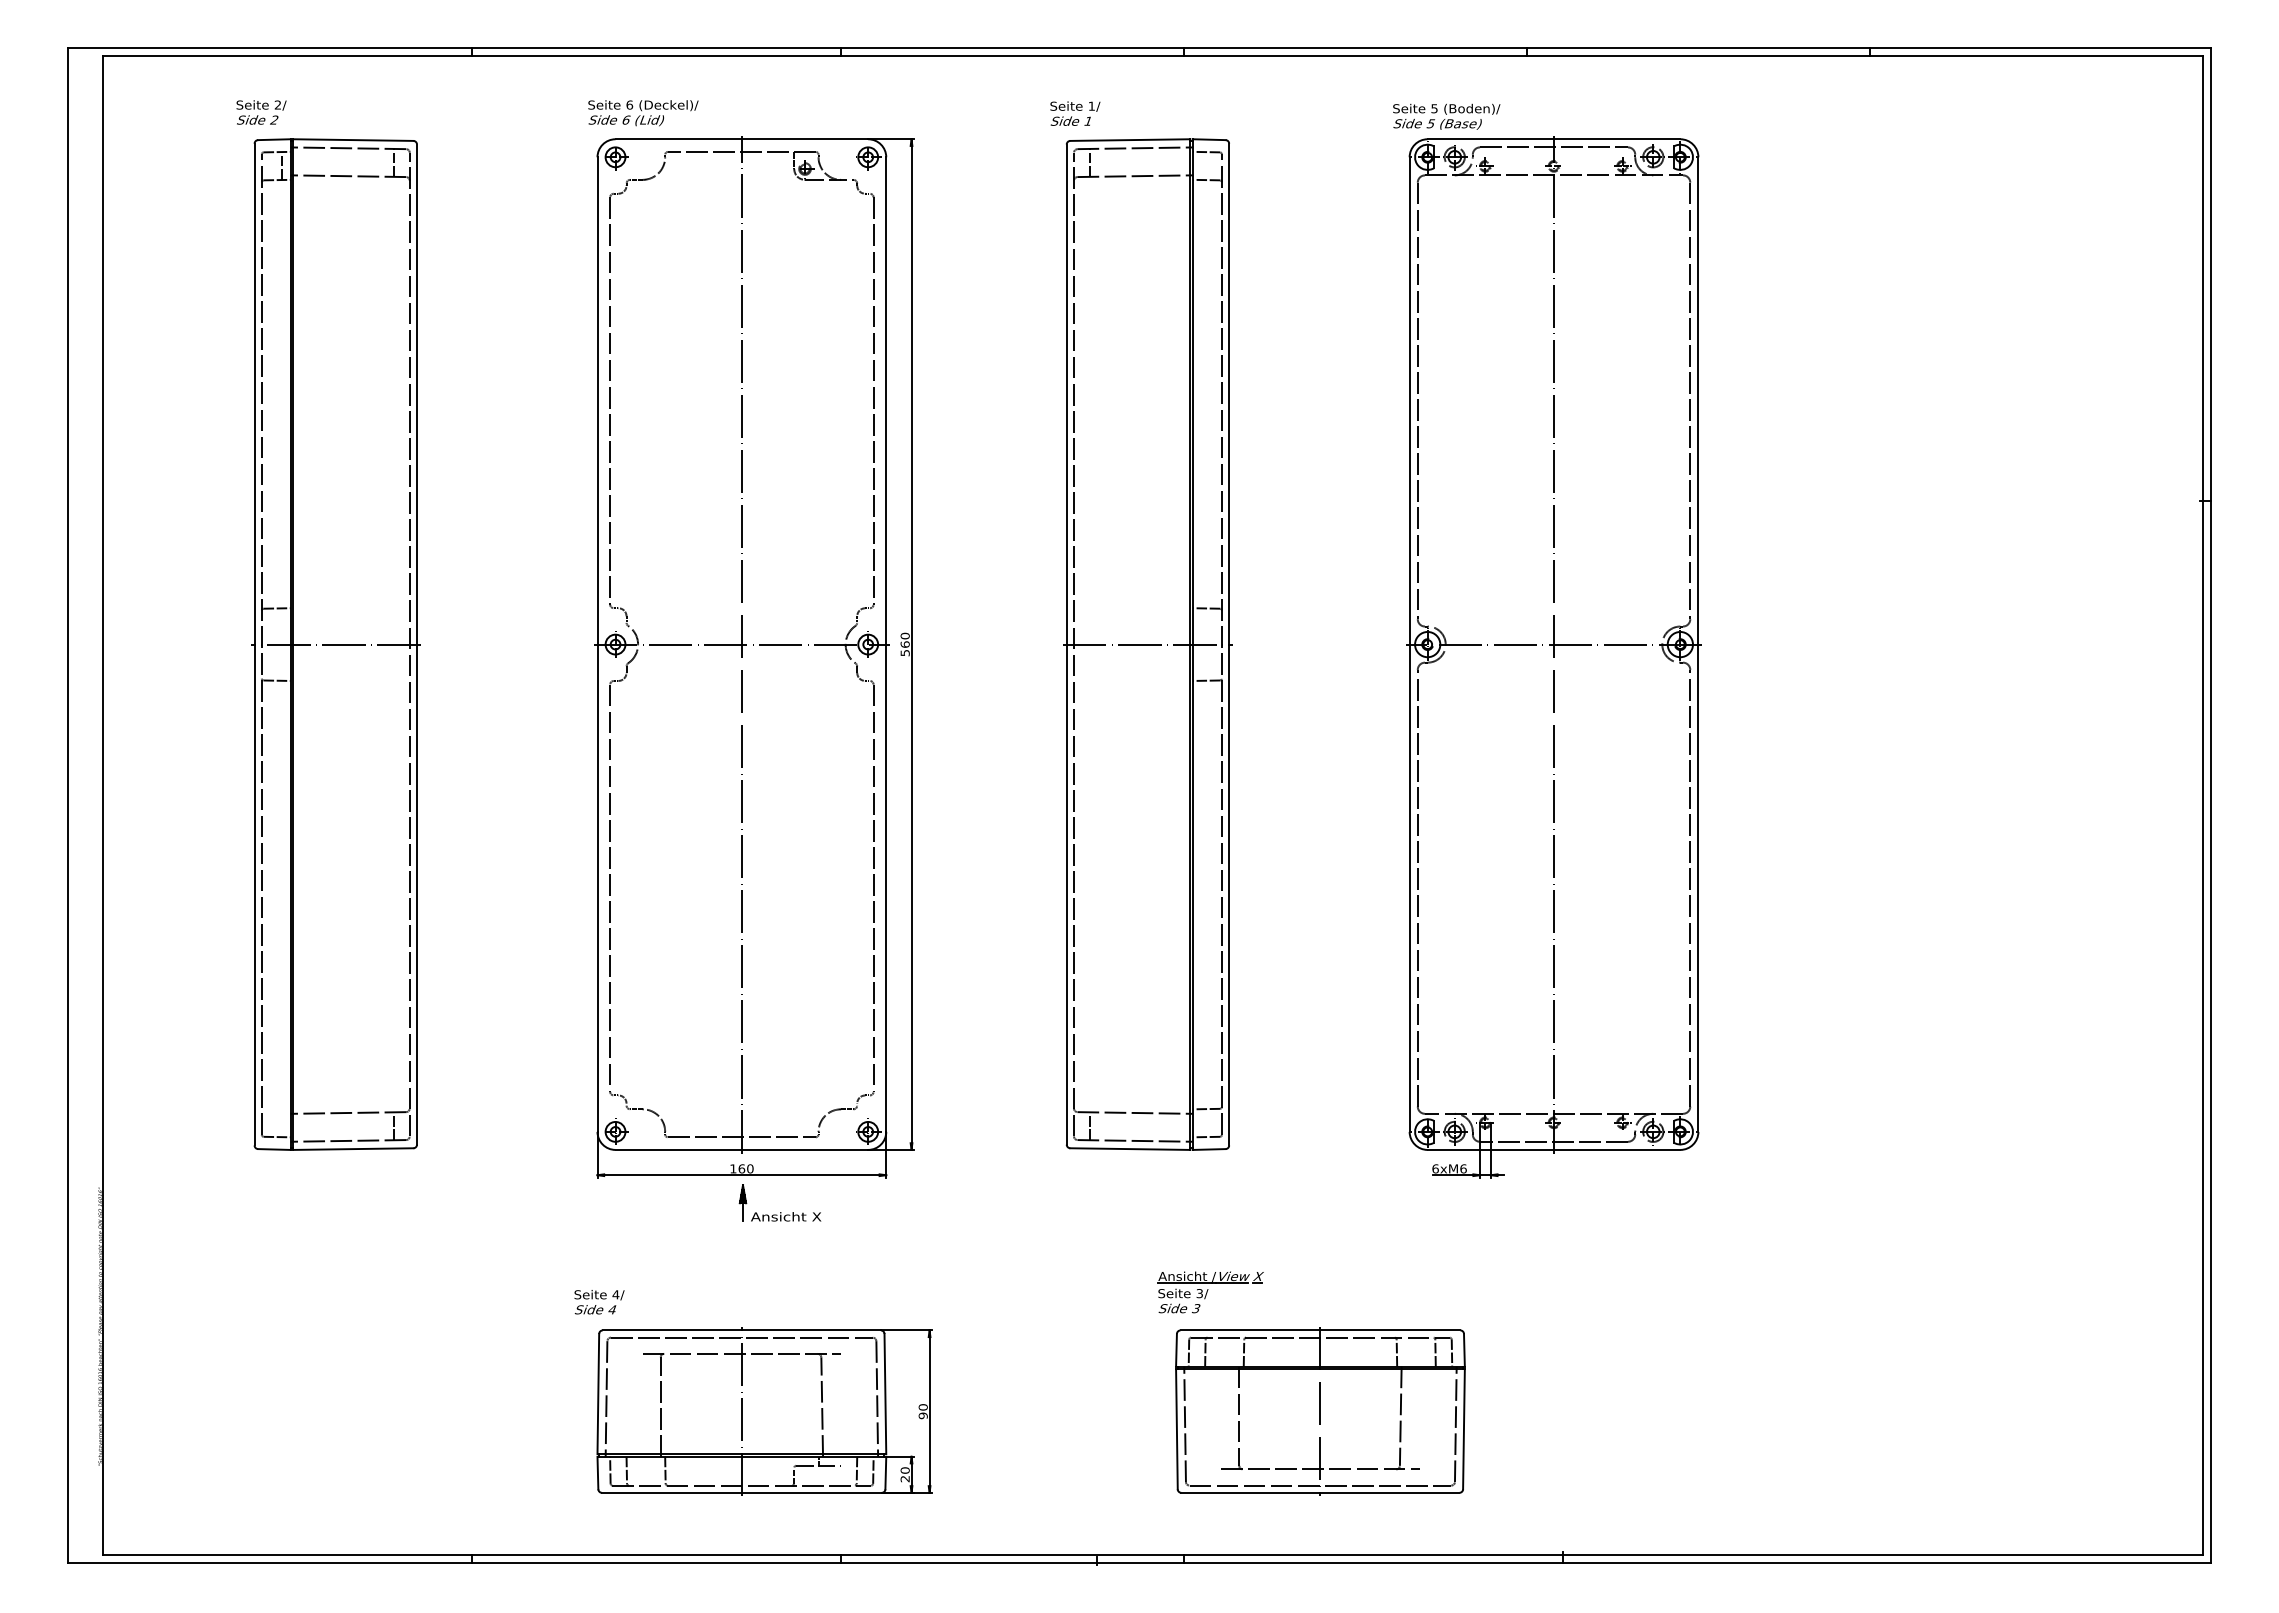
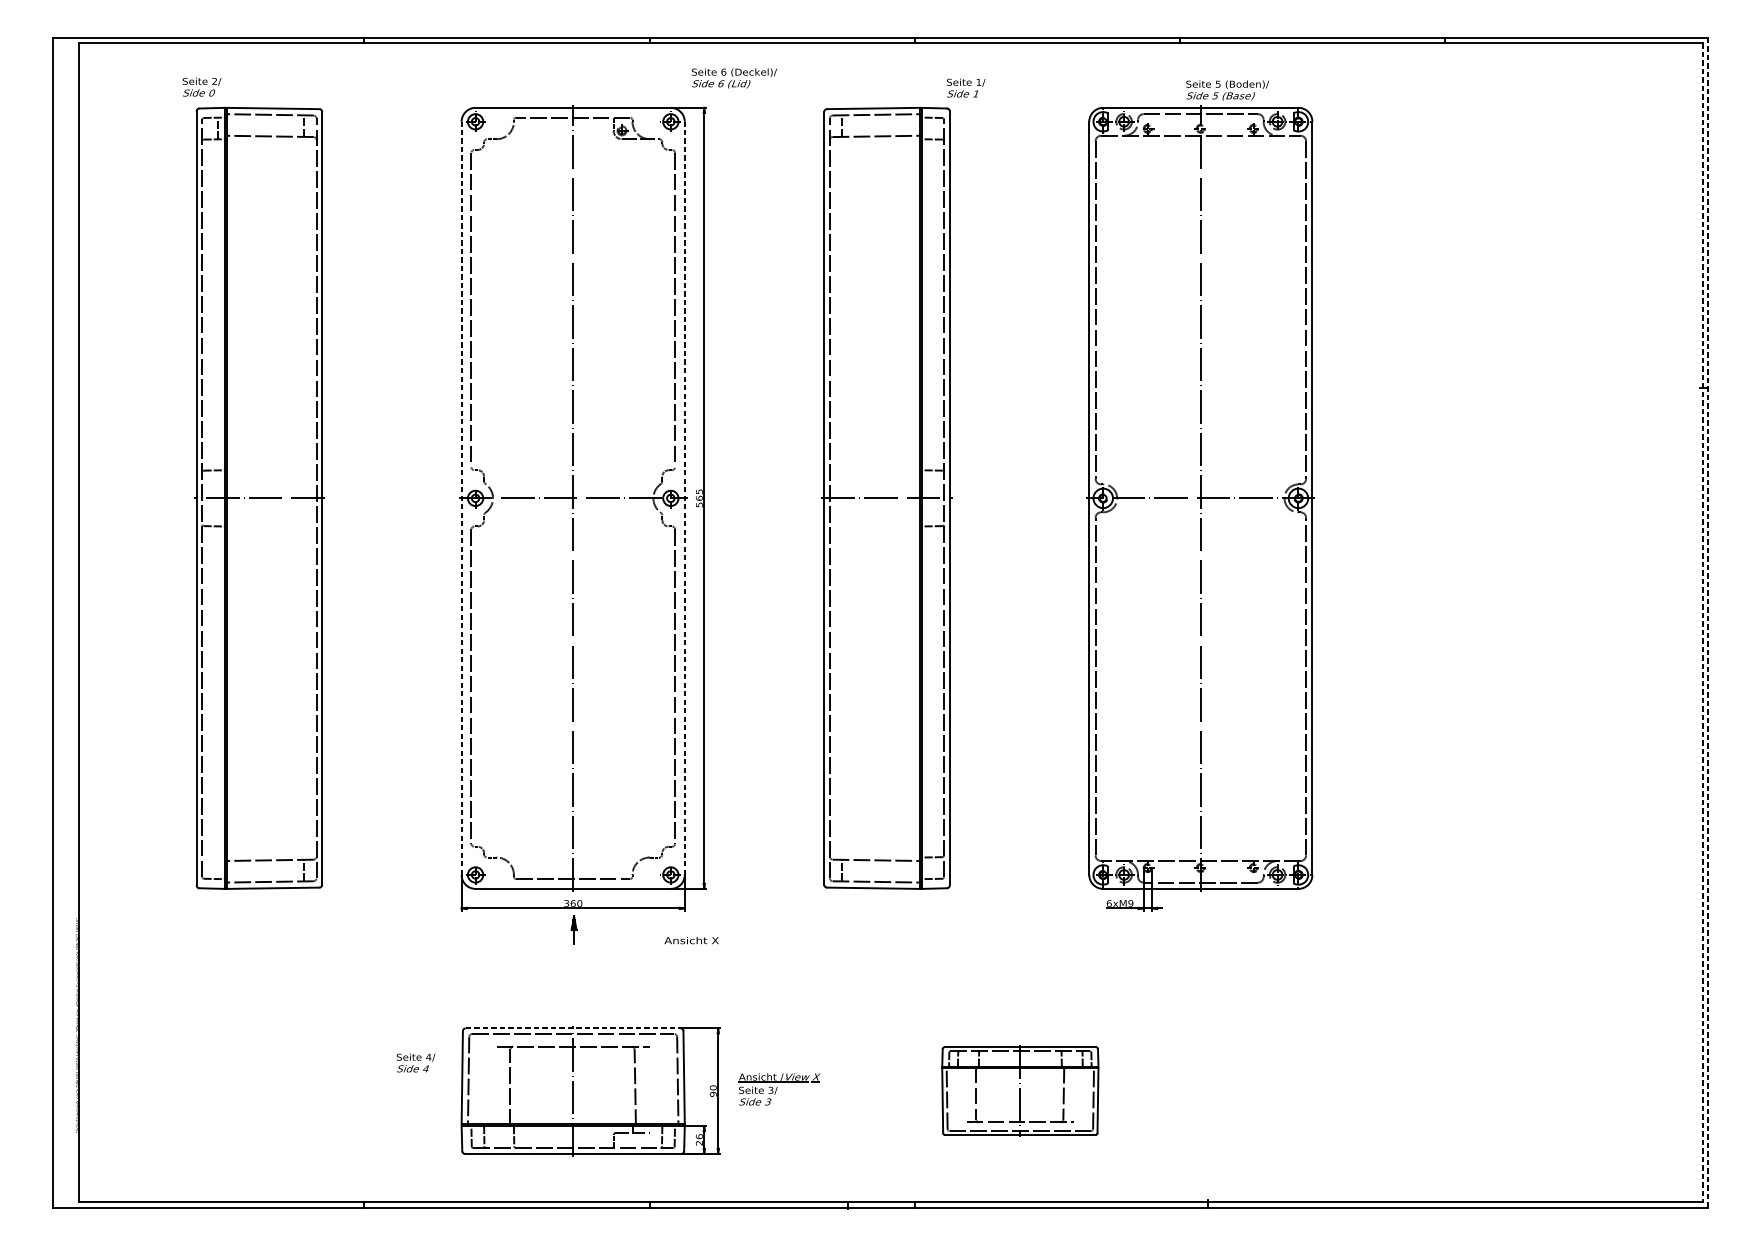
text: (643, 113) -> (734, 78), moved
text: (1075, 113) -> (966, 87), moved
text: (1446, 116) -> (1227, 90), moved
text: (274, 119) -> (212, 92), 2 -> 0
text: (904, 635) -> (698, 491), 560 -> 565
line: (597, 644) -> (461, 498), solid -> dashed
line: (886, 644) -> (684, 498), solid -> dashed
line: (2203, 805) -> (1702, 622), solid -> dashed
line: (2210, 806) -> (1708, 623), solid -> dashed
text: (733, 1168) -> (566, 903), 160 -> 360
text: (1463, 1168) -> (1130, 903), 6xM6 -> 6xM9
text: (786, 1216) -> (691, 940), moved
part: (1210, 1292) -> (779, 1089), moved
text: (599, 1302) -> (416, 1063), moved
line: (742, 1330) -> (573, 1028), solid -> dashed
part: (1320, 1411) -> (1020, 1091), size x0.7
text: (904, 1470) -> (698, 1136), 20 -> 26

